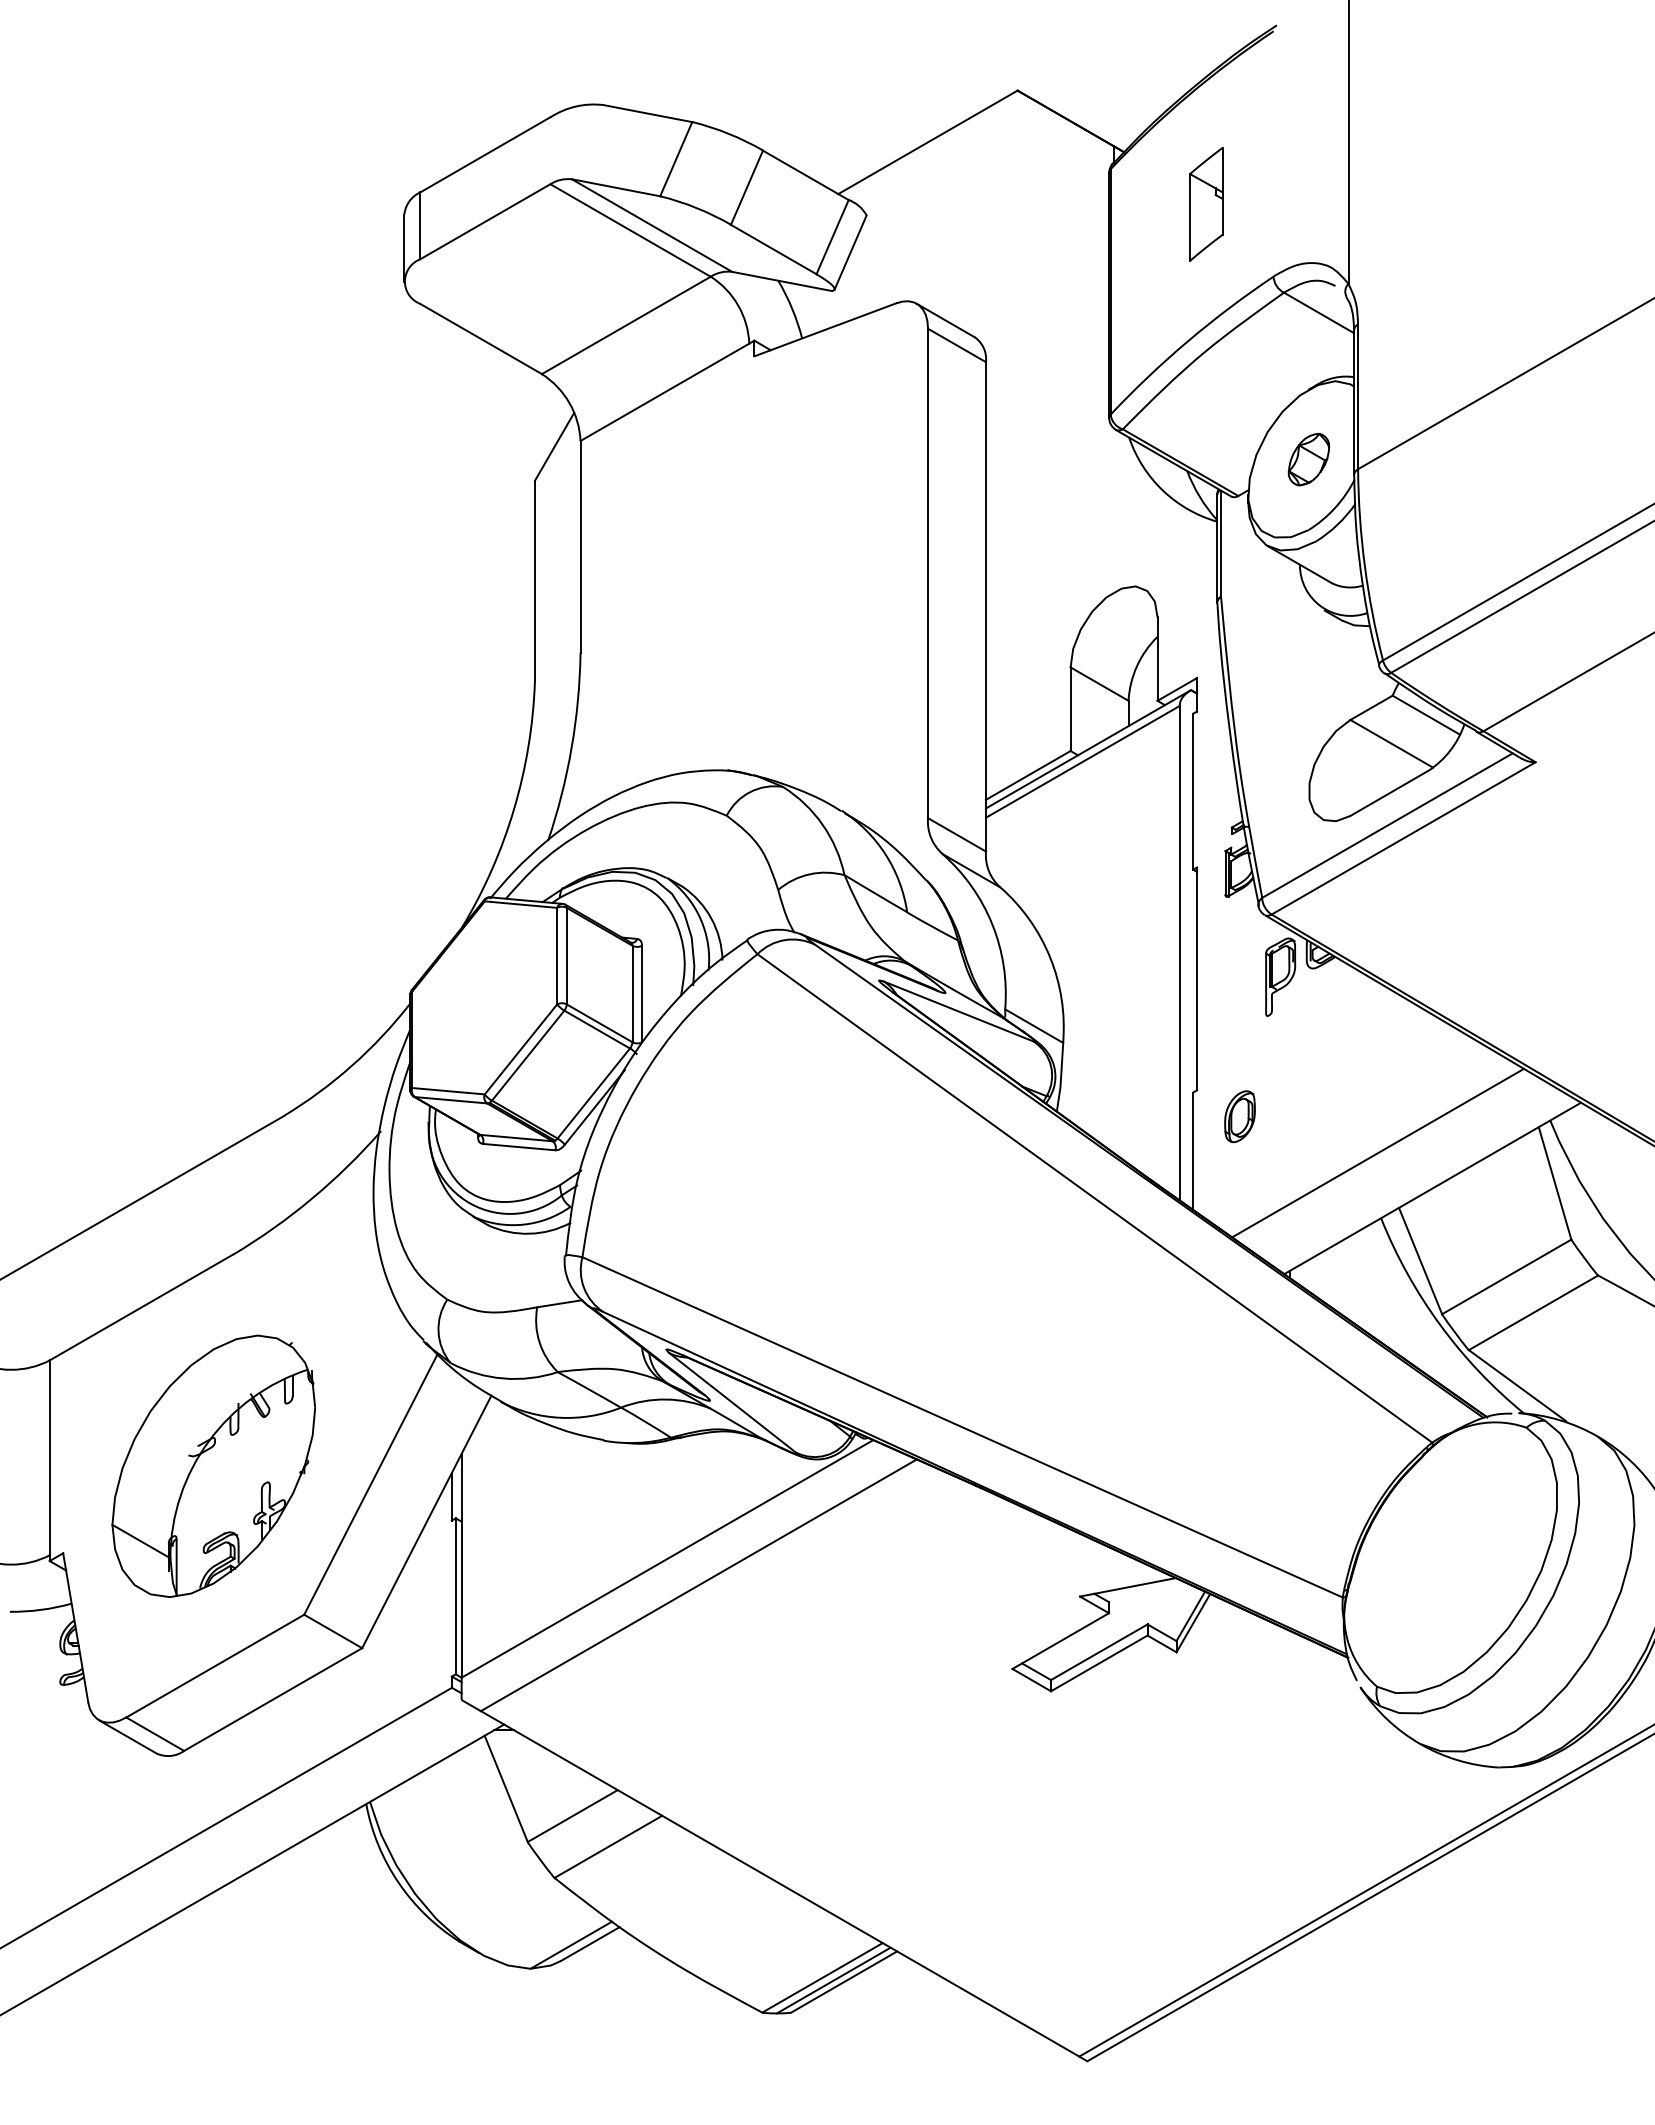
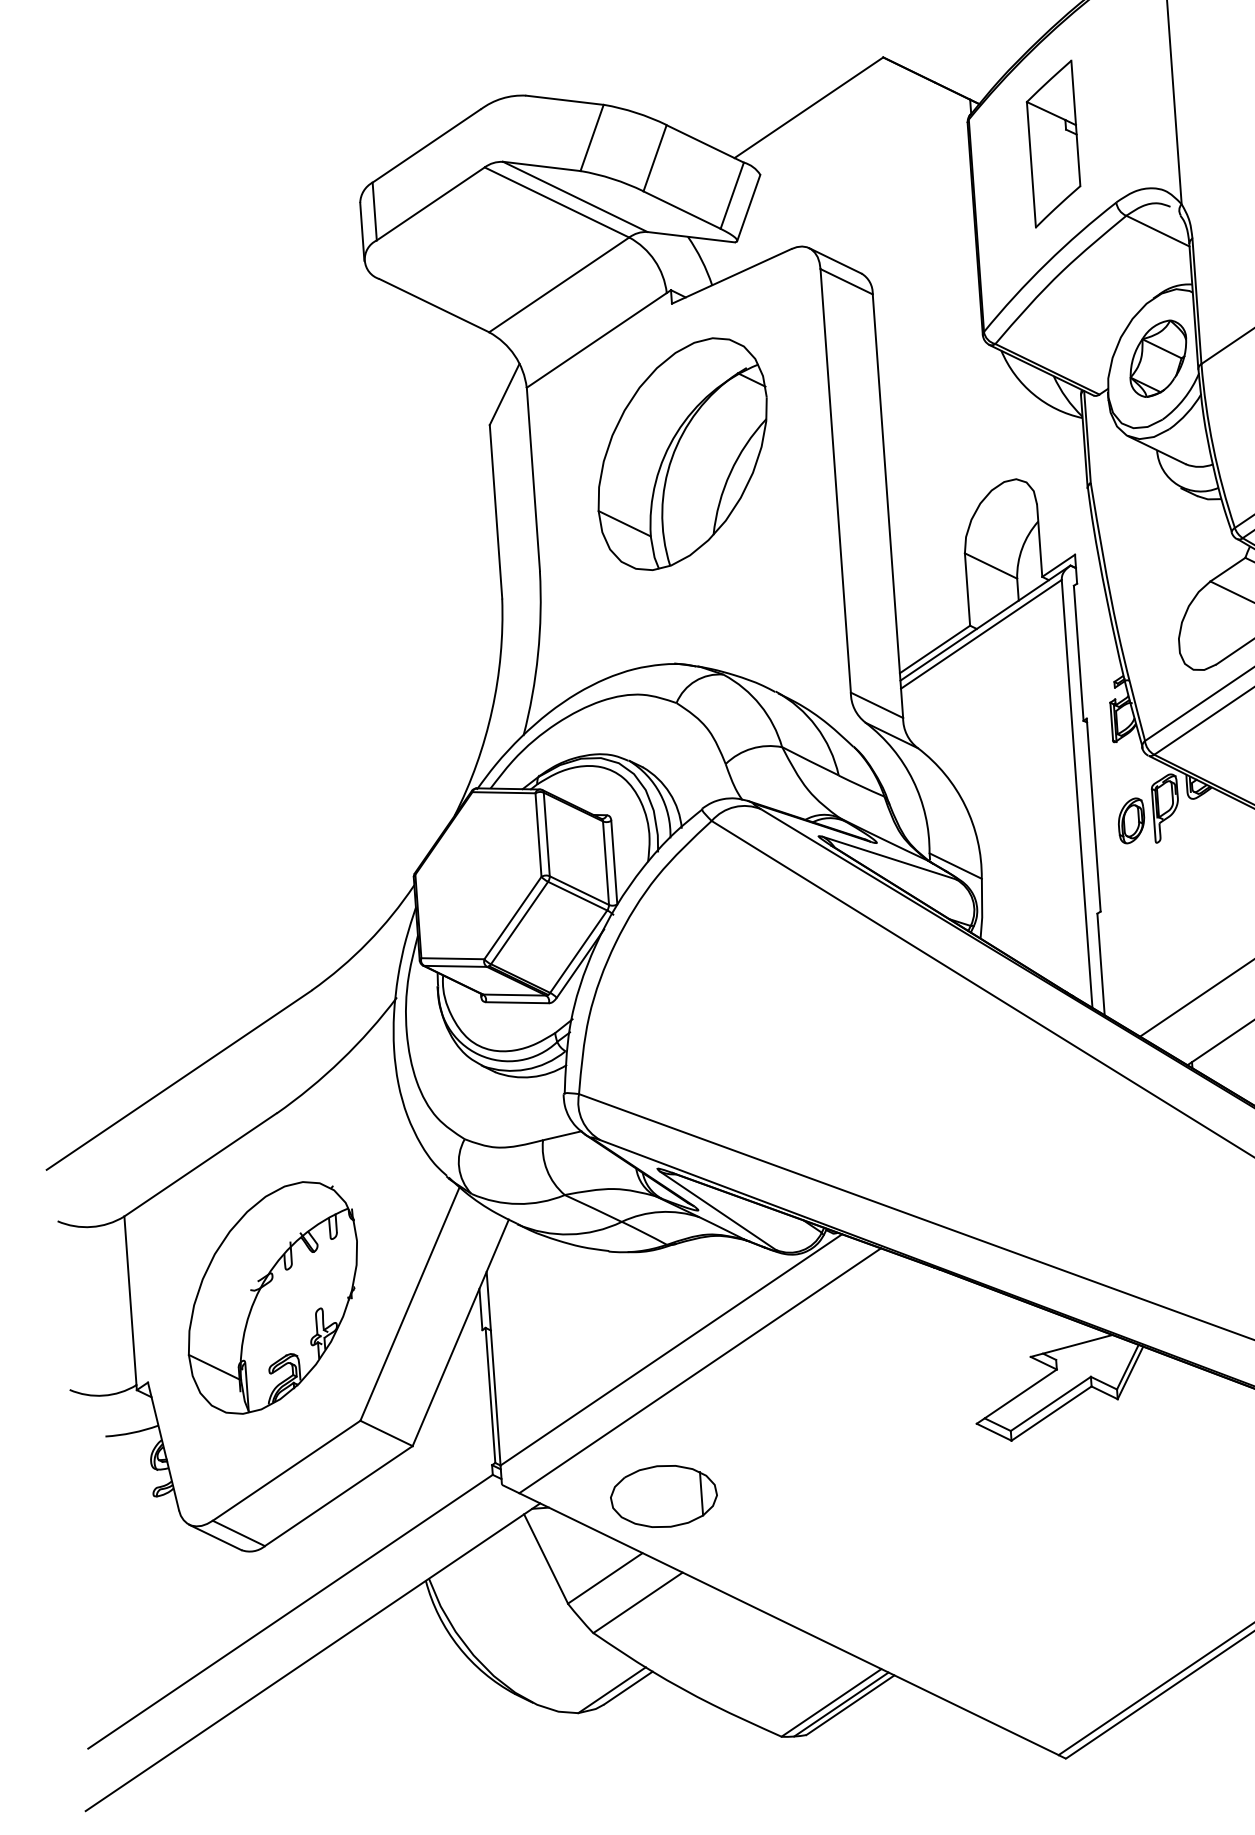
part: (1206, 204) -> (1053, 144), size x1.67
part: (1308, 459) -> (1157, 358), size x1.67
part: (754, 529) -> (682, 453), added
part: (1239, 1116) -> (1131, 820), moved
part: (646, 1726) -> (663, 1496), added

